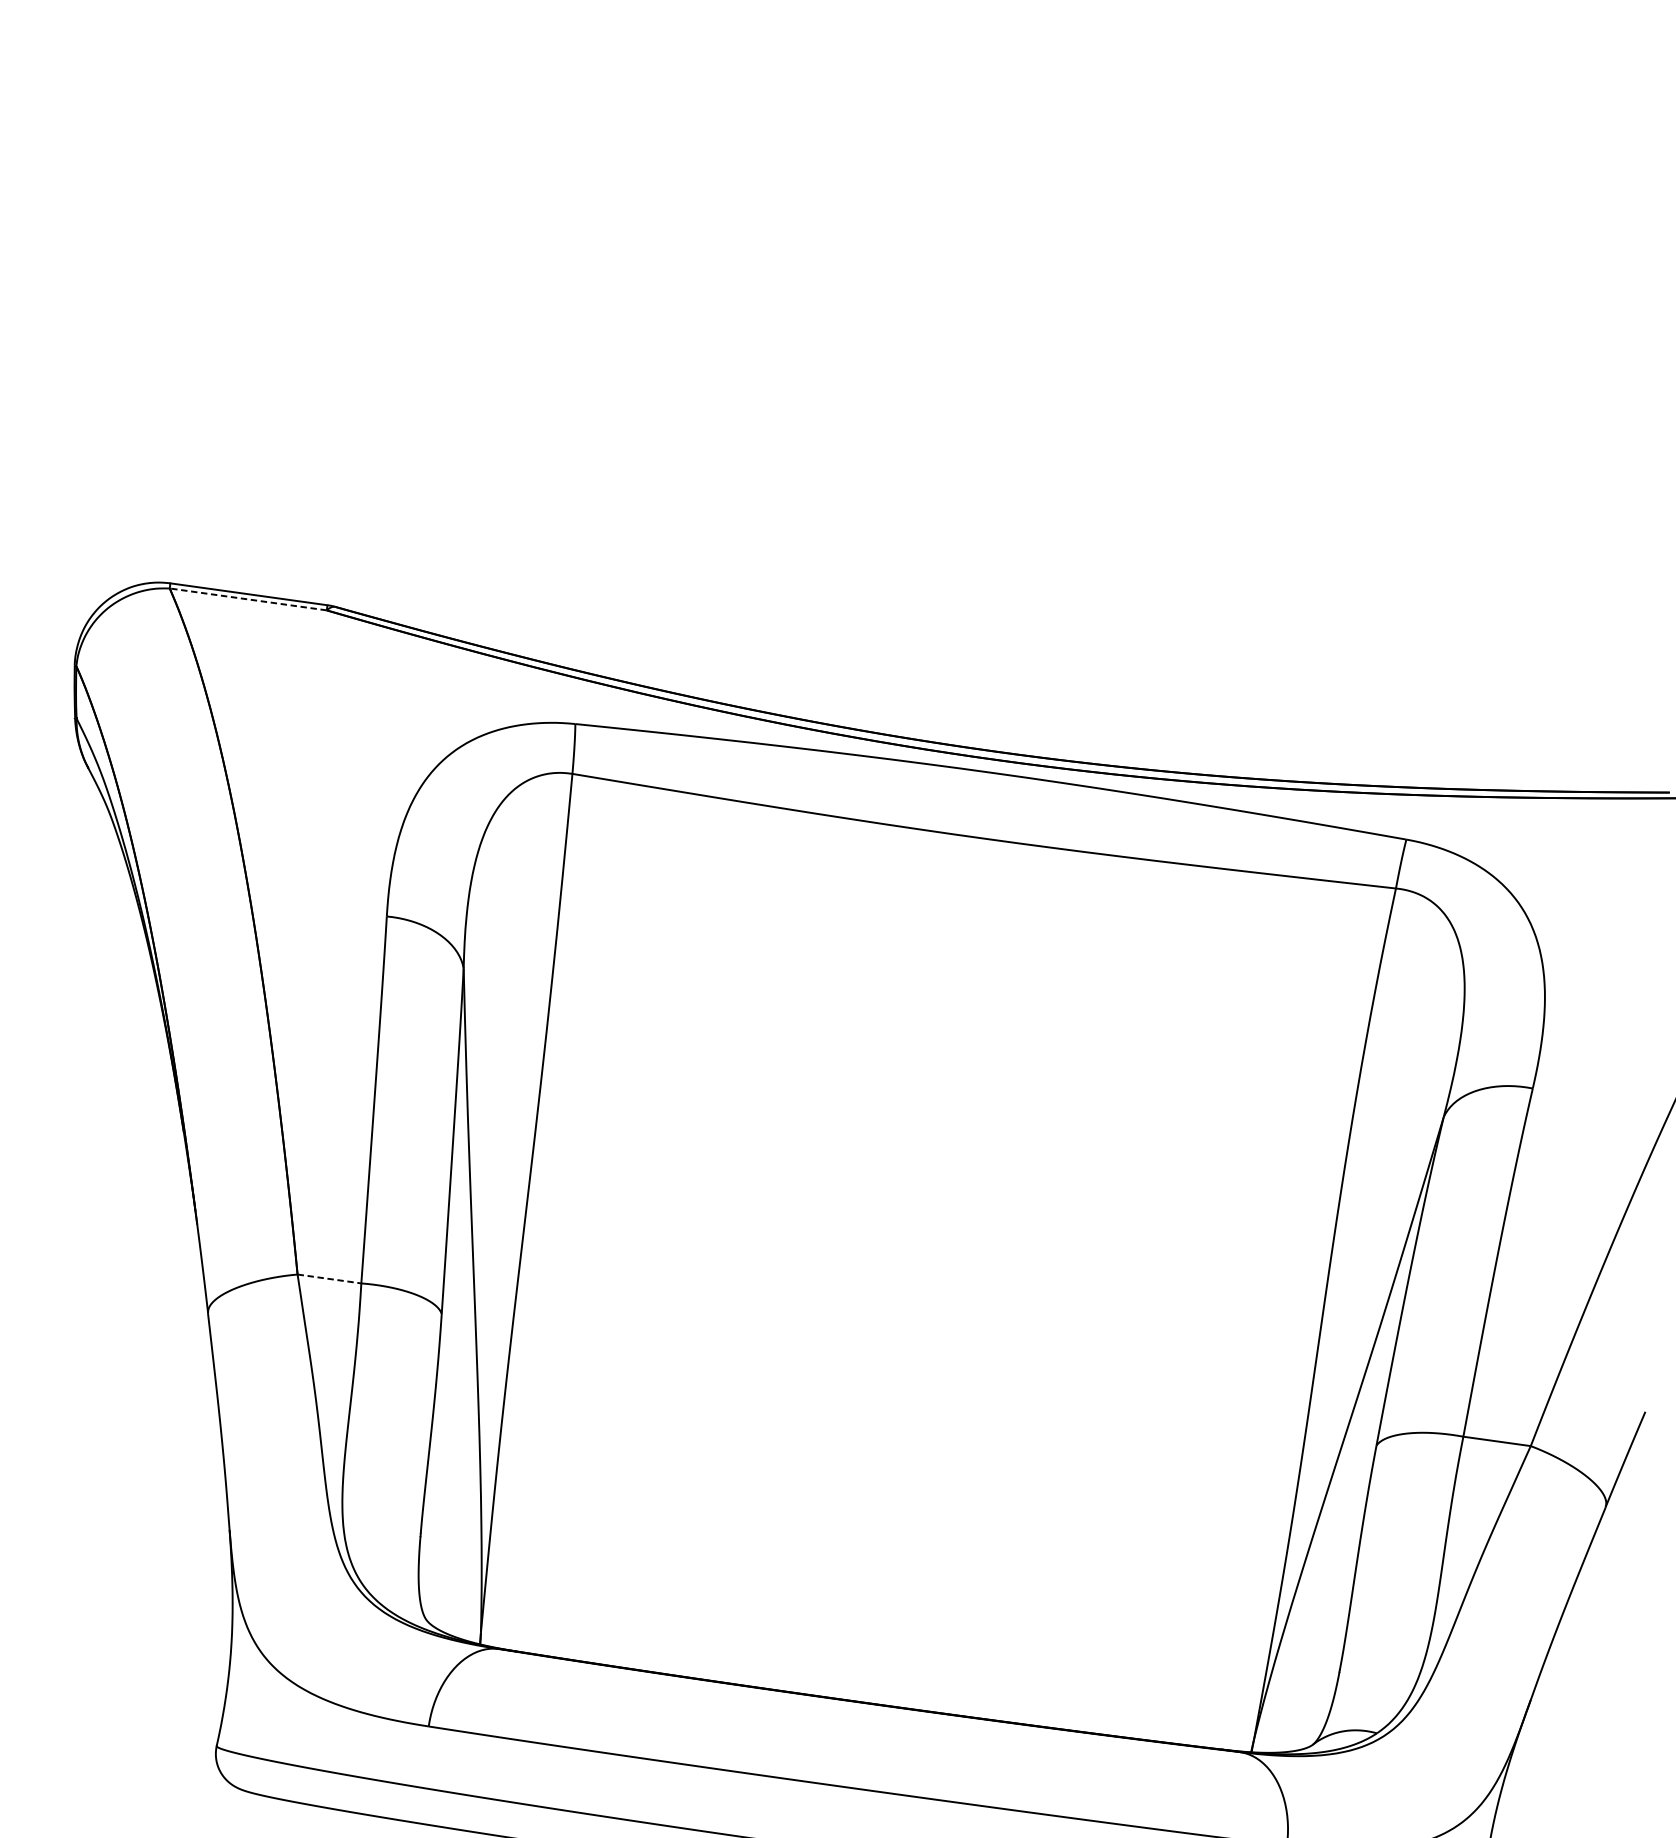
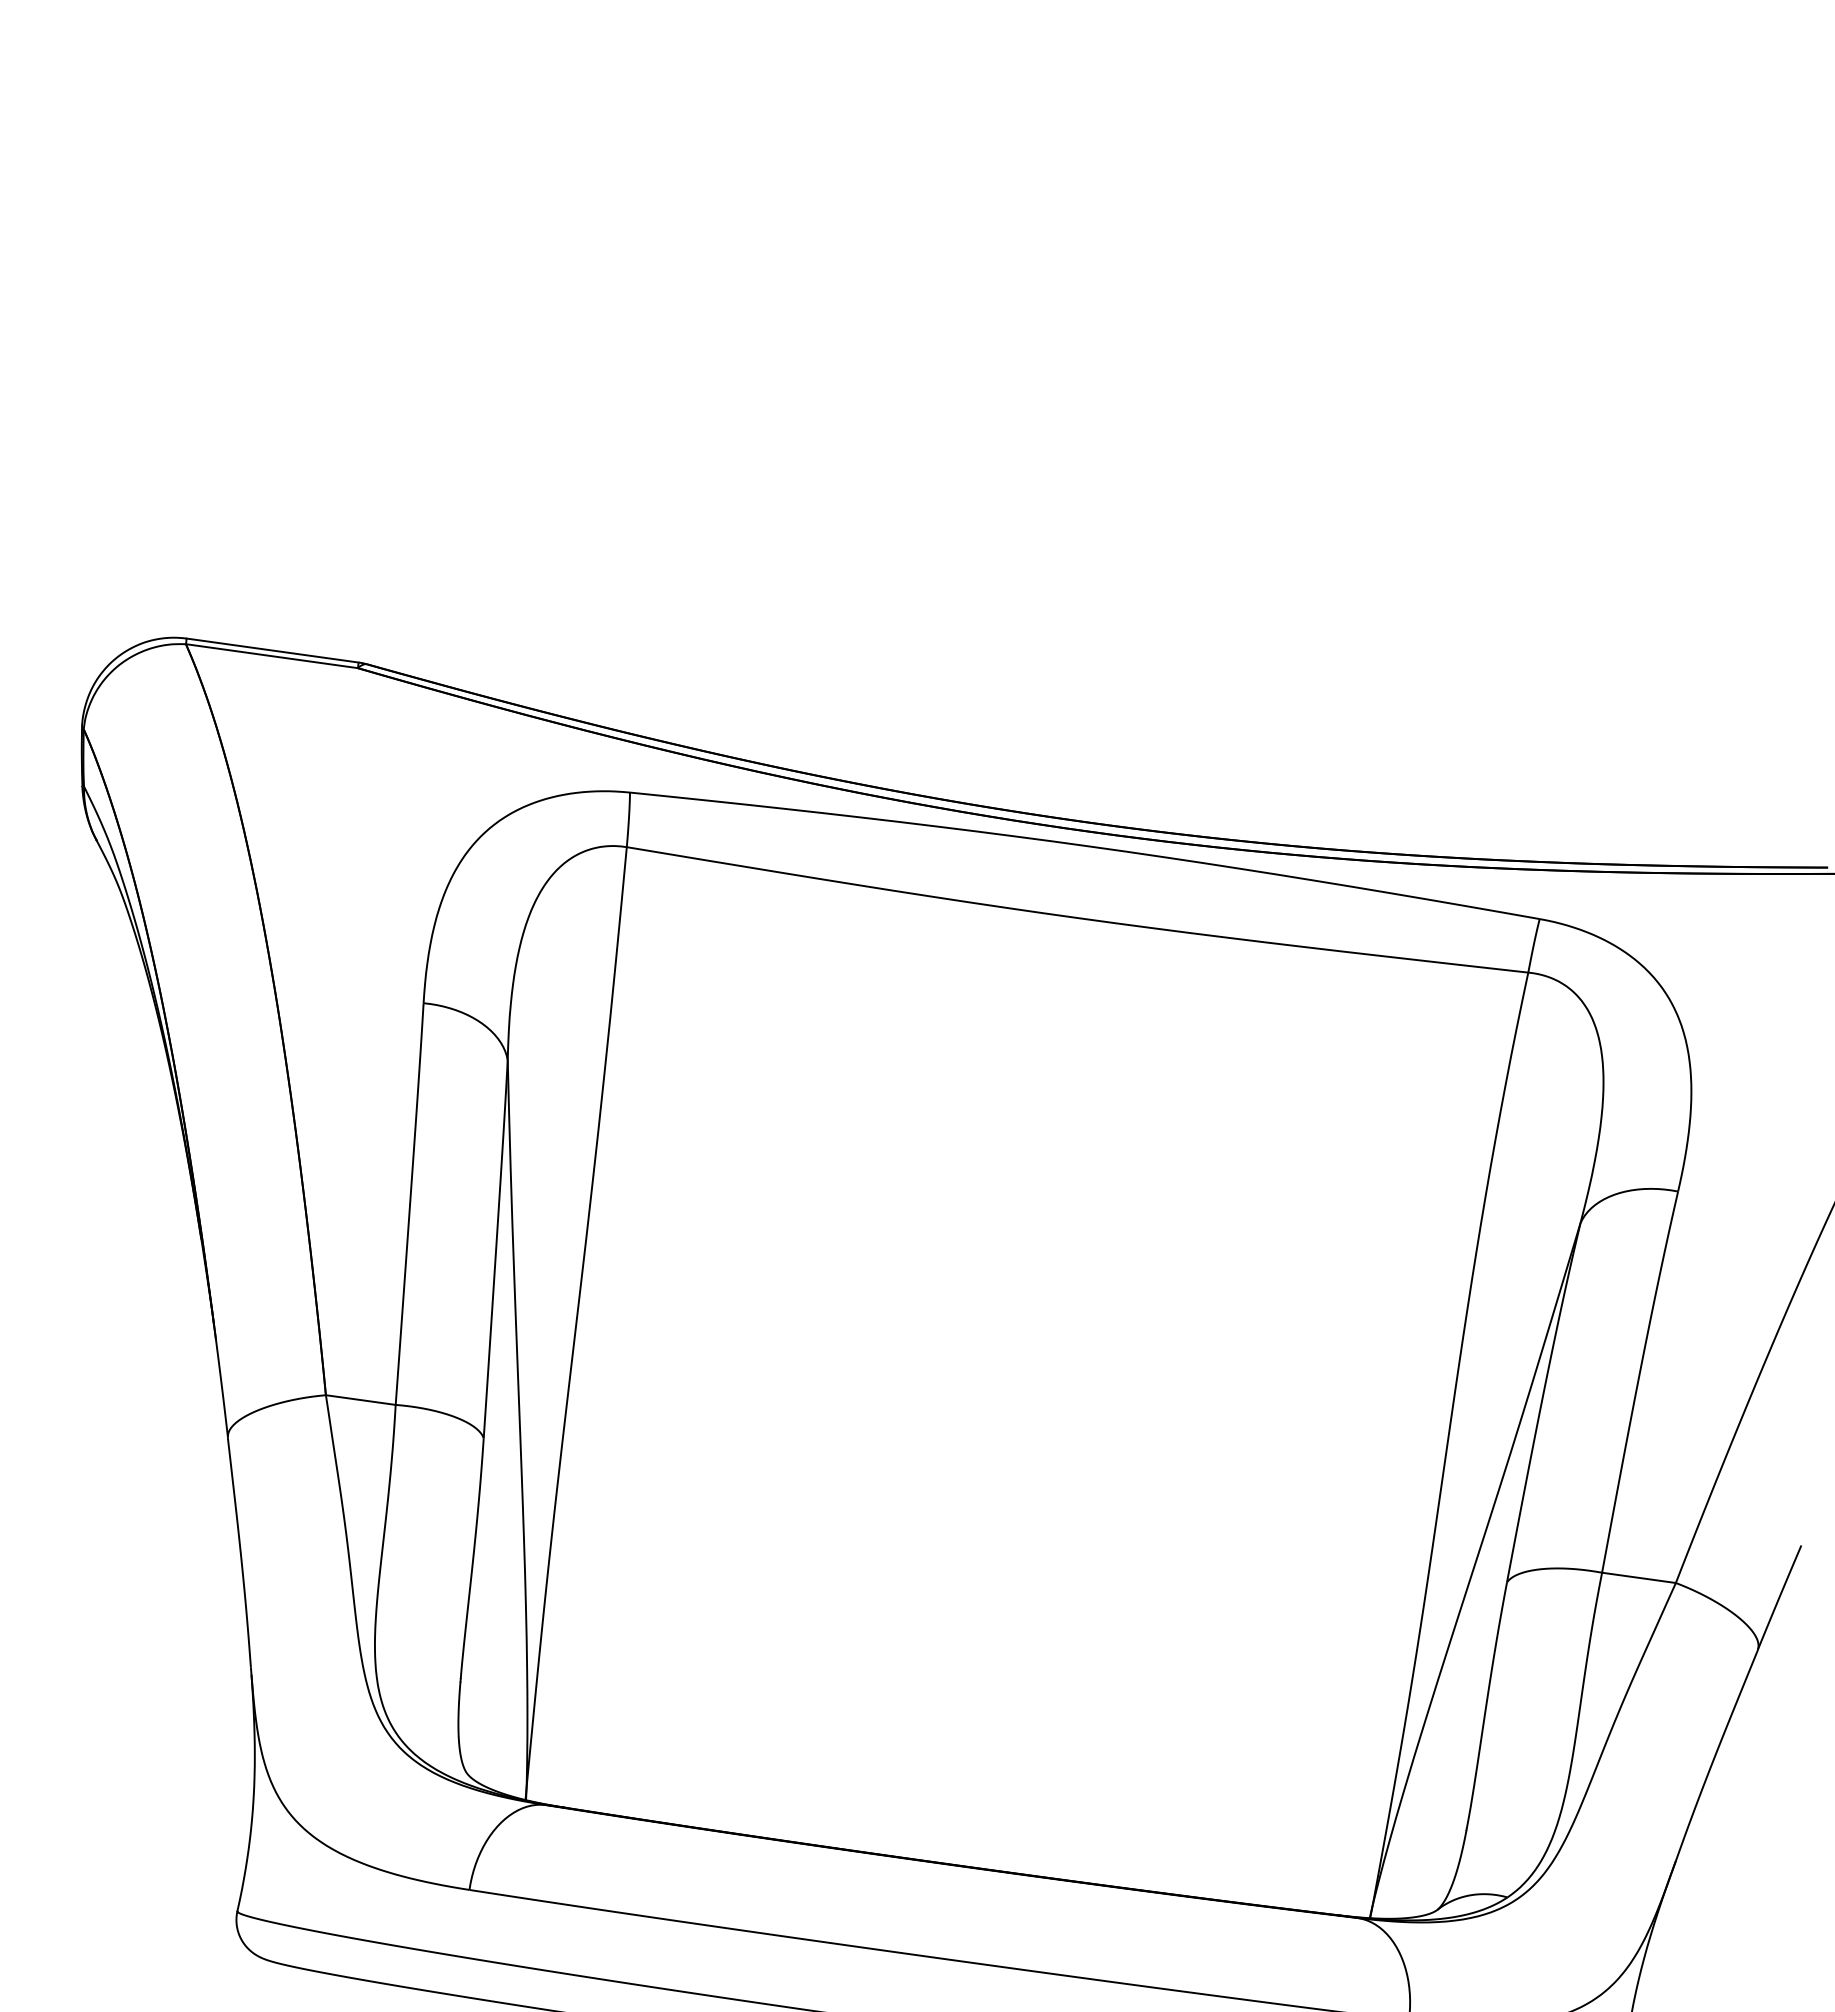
line: (247, 599) -> (271, 656), dashed -> solid
line: (330, 1279) -> (361, 1400), dashed -> solid

